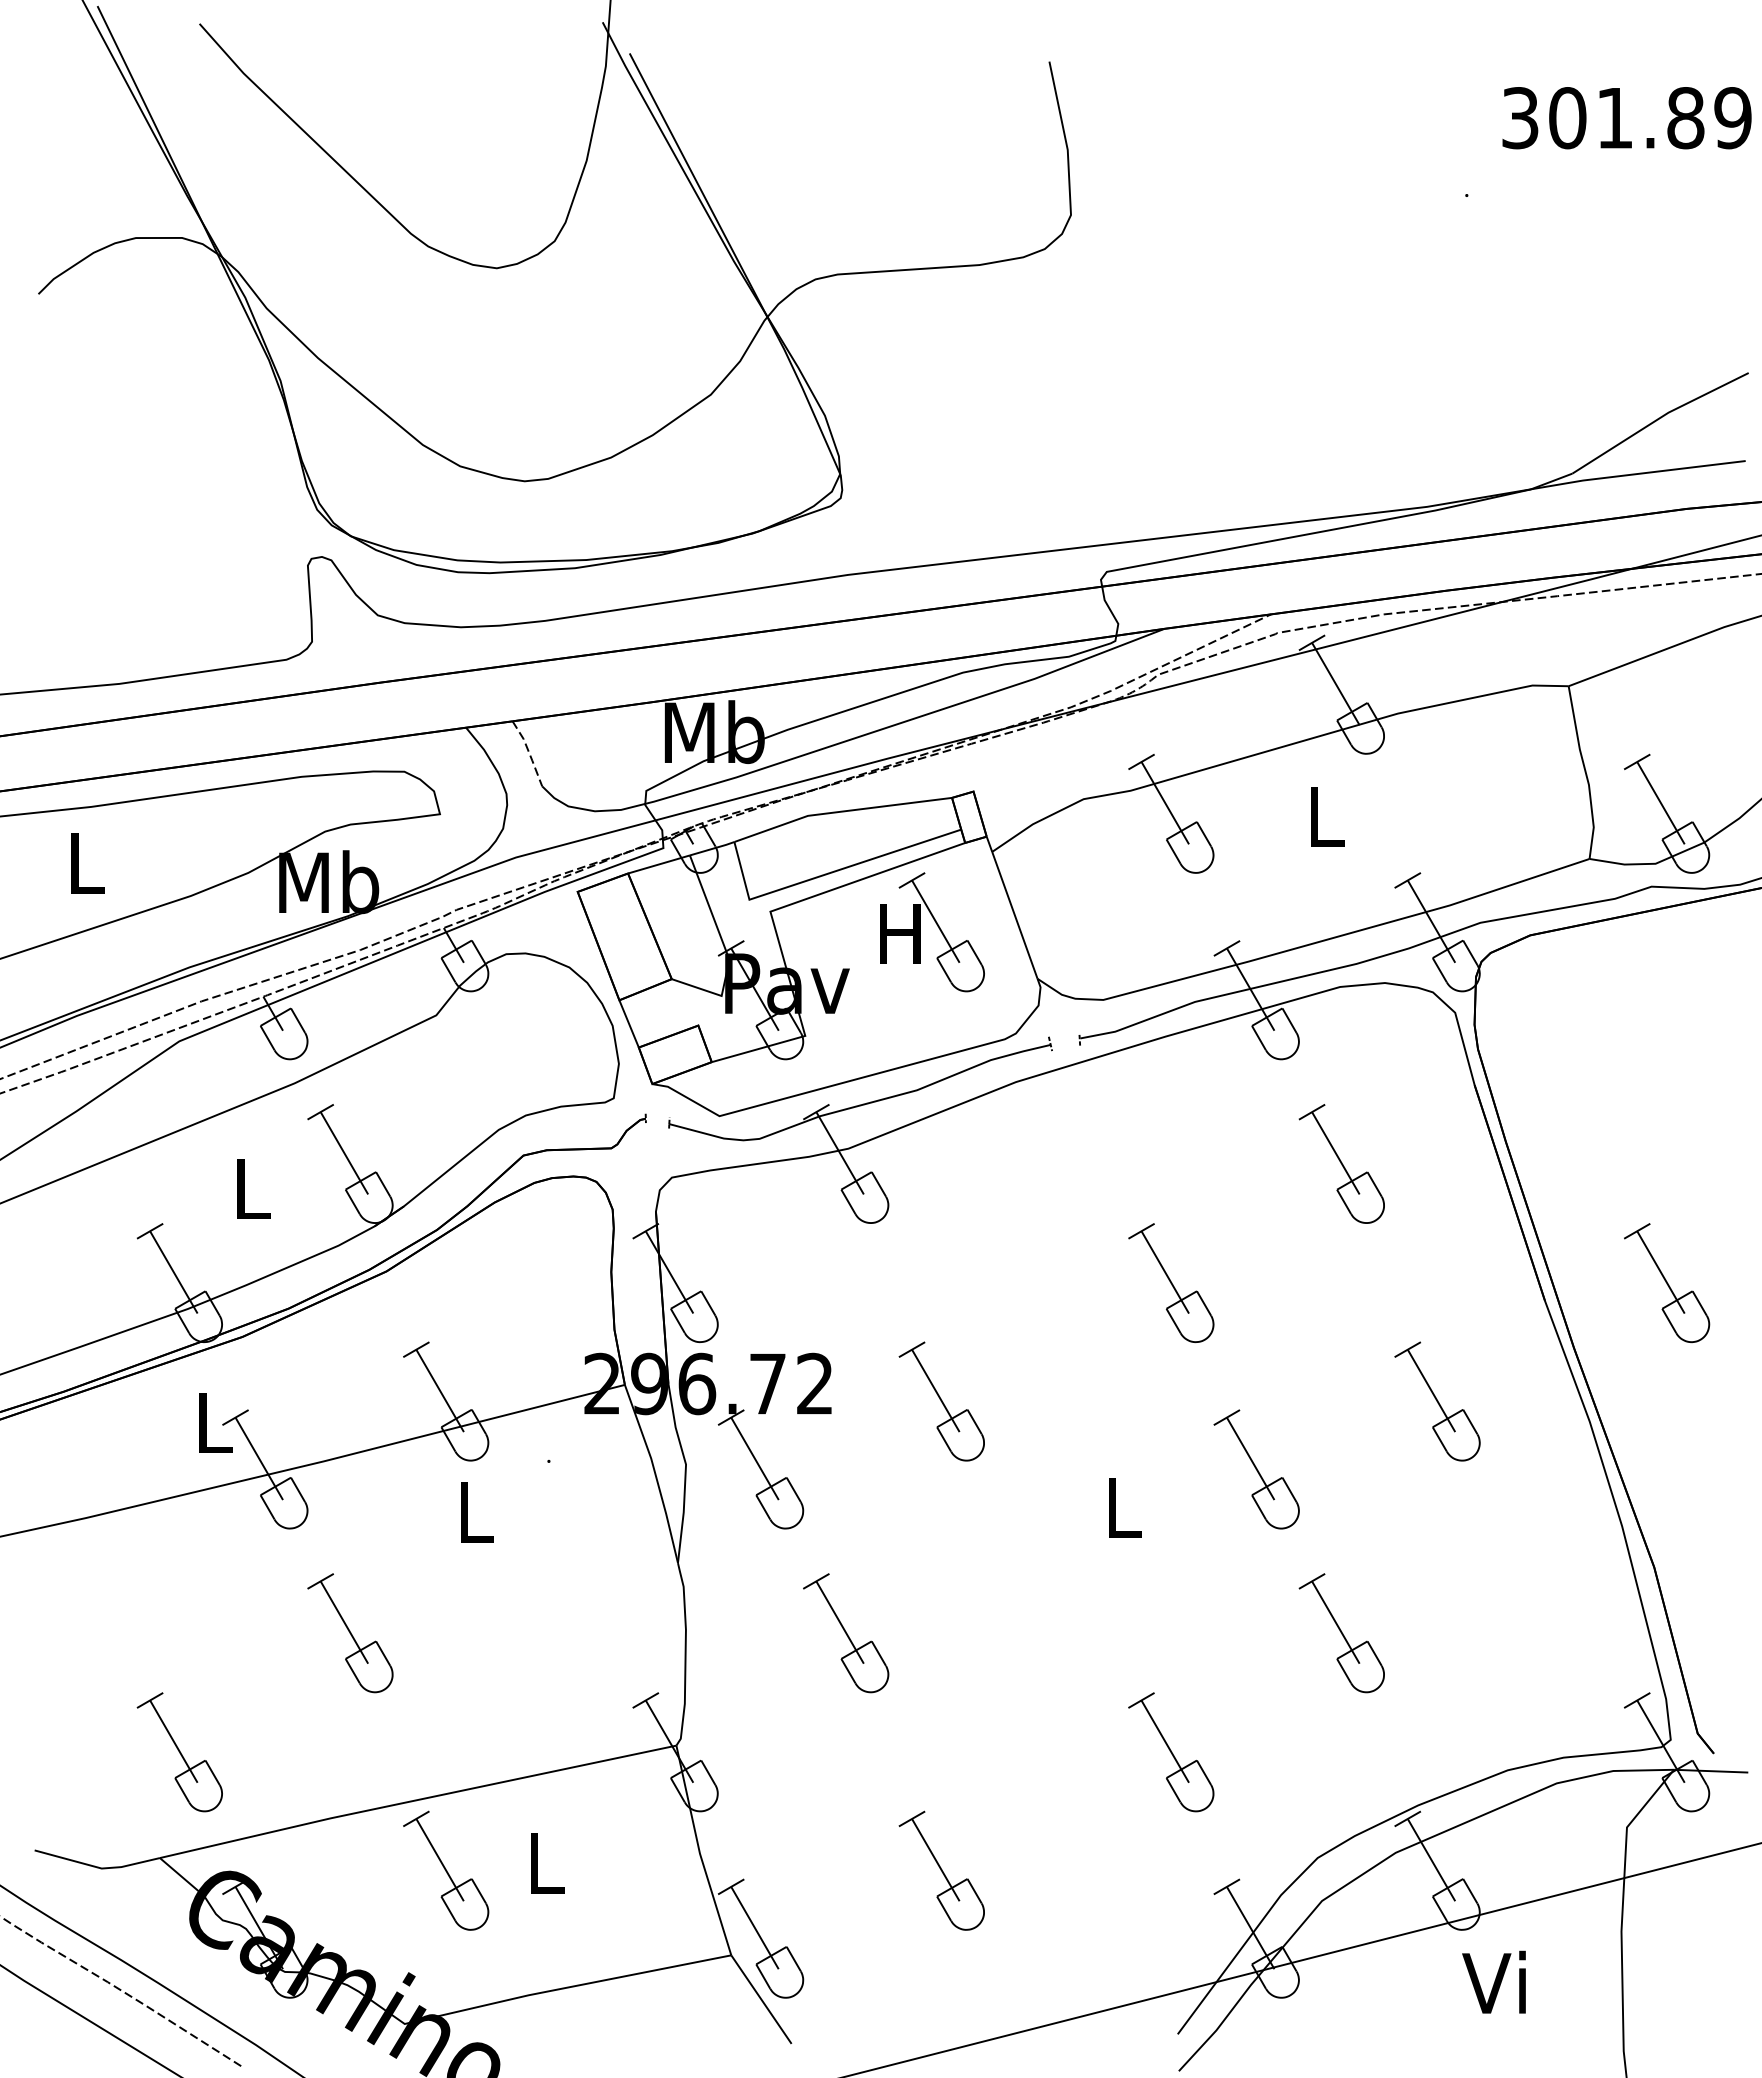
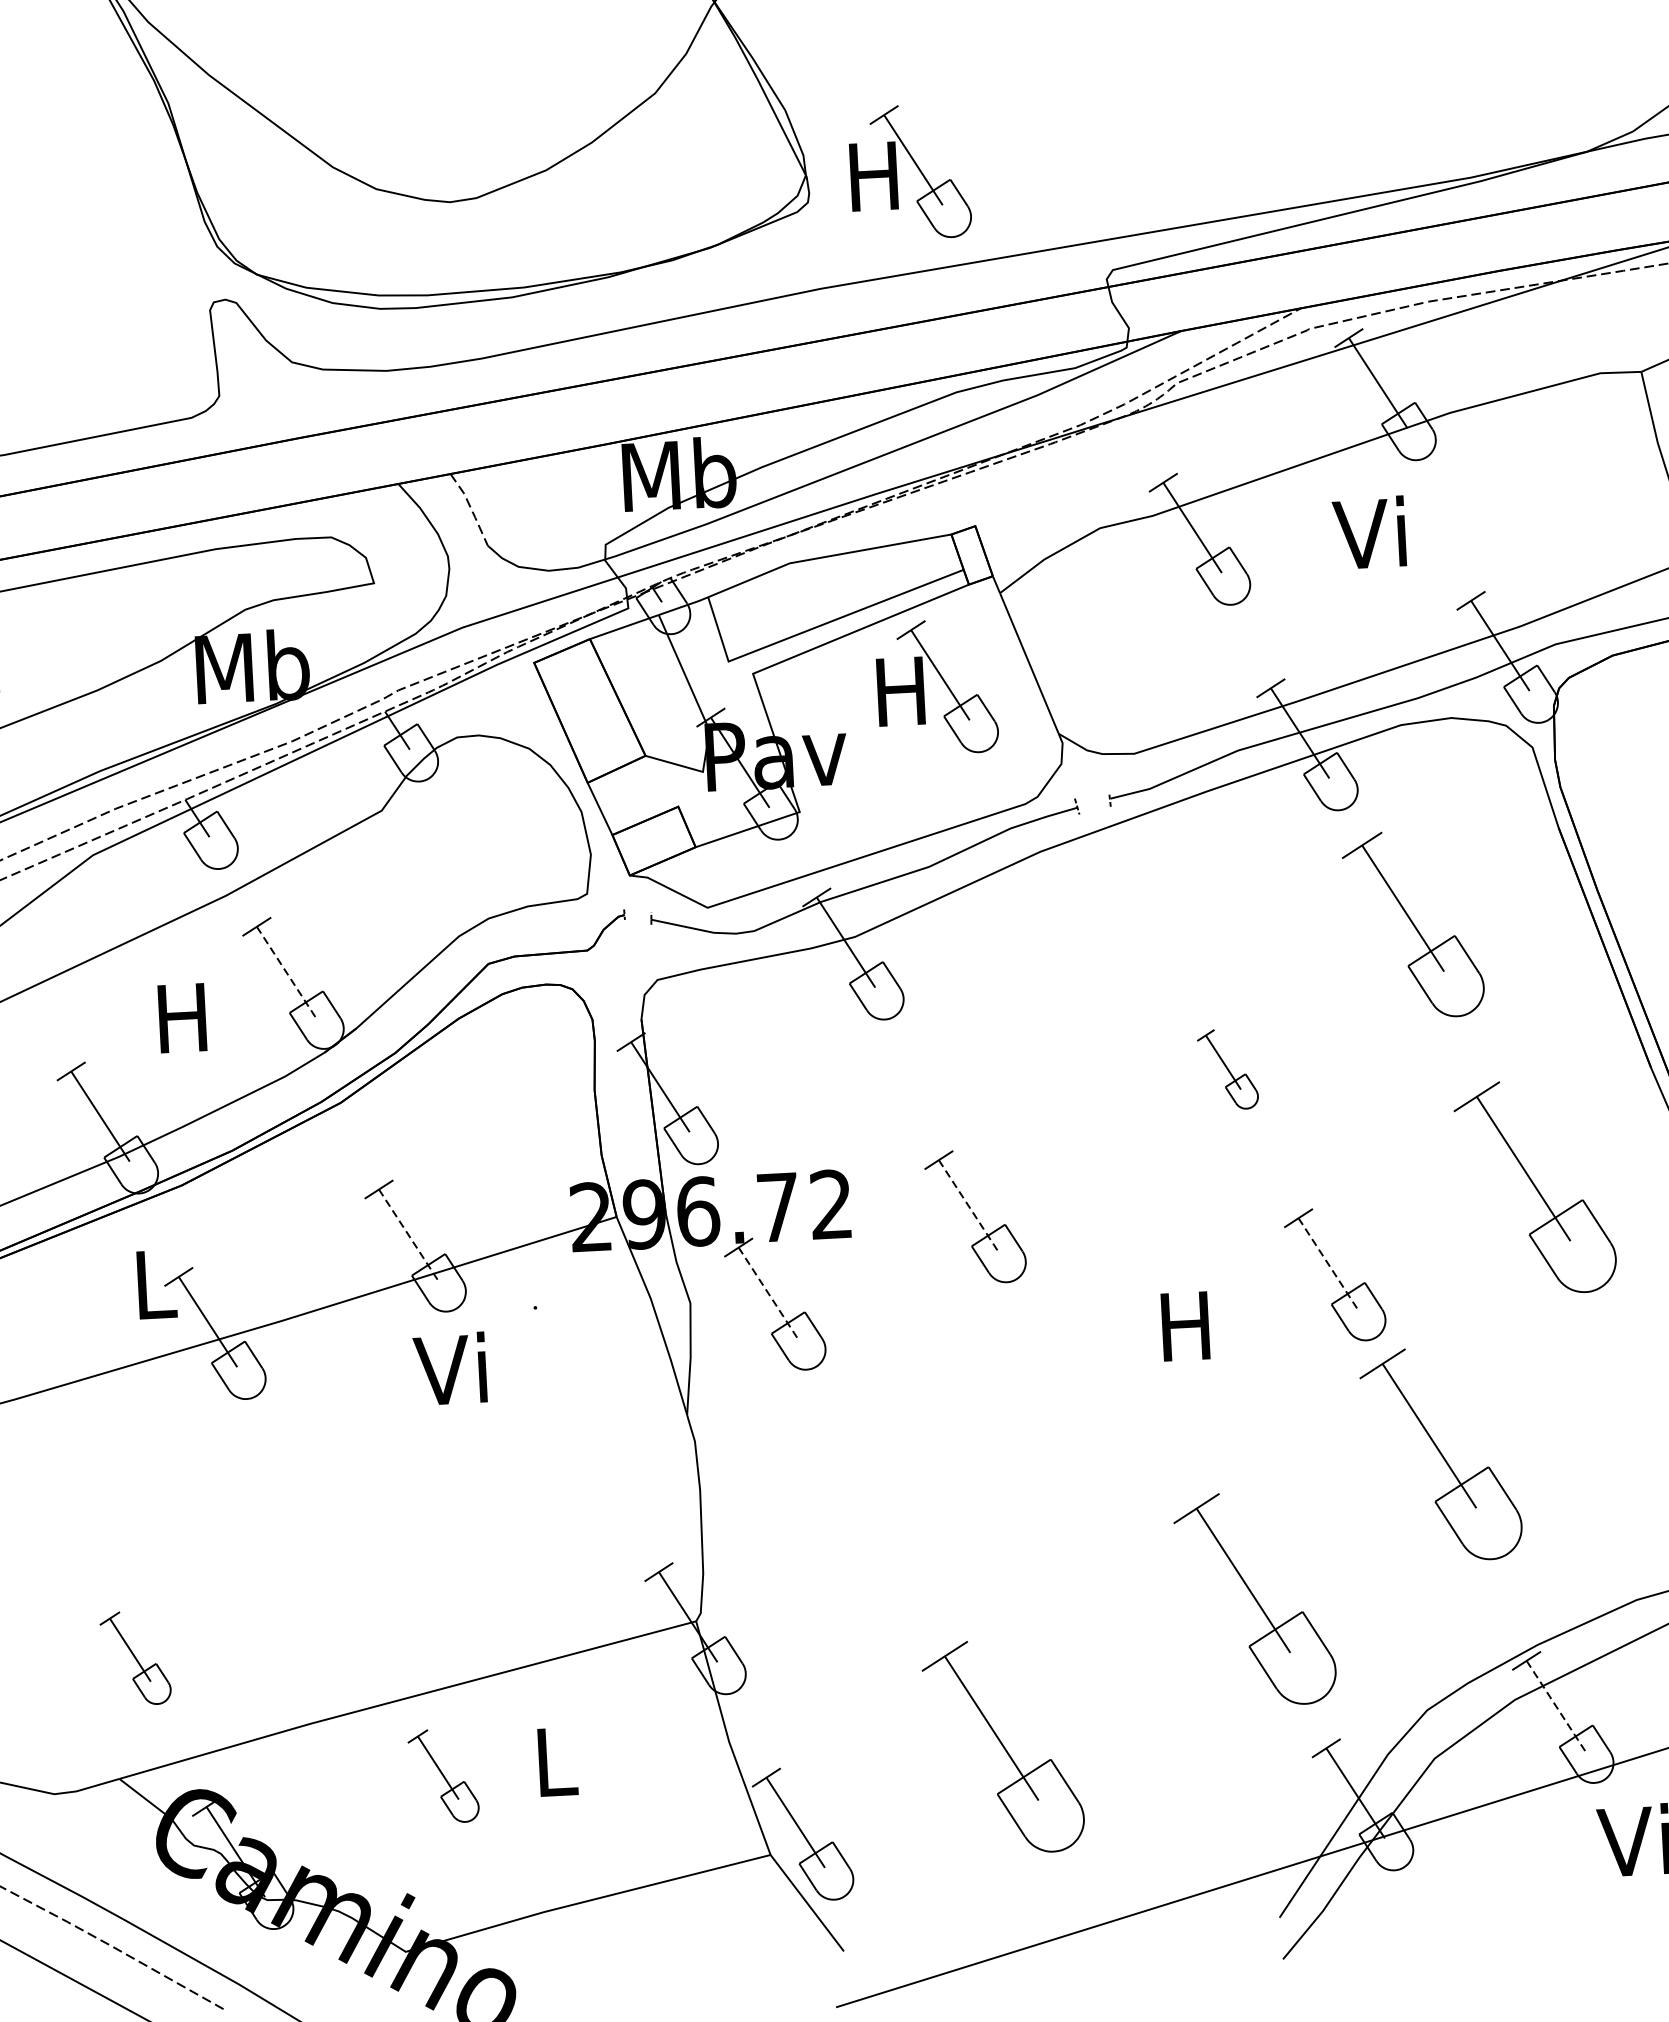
part: (938, 472) -> (916, 167), added
text: (1320, 815) -> (1368, 532), L -> Vi
line: (344, 1153) -> (286, 972), solid -> dashed
part: (1341, 1163) -> (1412, 924), size x1.4
text: (250, 1188) -> (182, 1017), L -> H
part: (1171, 1282) -> (1228, 1068), size x0.6
line: (440, 1390) -> (408, 1234), solid -> dashed
line: (935, 1390) -> (967, 1204), solid -> dashed
part: (1437, 1401) -> (1535, 1187), size x1.6
line: (755, 1458) -> (768, 1292), solid -> dashed
line: (1250, 1458) -> (1327, 1263), solid -> dashed
text: (1121, 1507) -> (1184, 1326), L -> H
text: (470, 1510) -> (449, 1367), L -> Vi
part: (350, 1633) -> (321, 1513), removed
part: (846, 1633) -> (881, 1484), removed
part: (1341, 1633) -> (1440, 1455), size x1.6
part: (179, 1752) -> (135, 1658), size x0.7
part: (1171, 1752) -> (1255, 1599), size x1.6
line: (1431, 1860) -> (1555, 1706), solid -> dashed
part: (446, 1870) -> (443, 1776), size x0.7
part: (941, 1870) -> (1003, 1746), size x1.6

